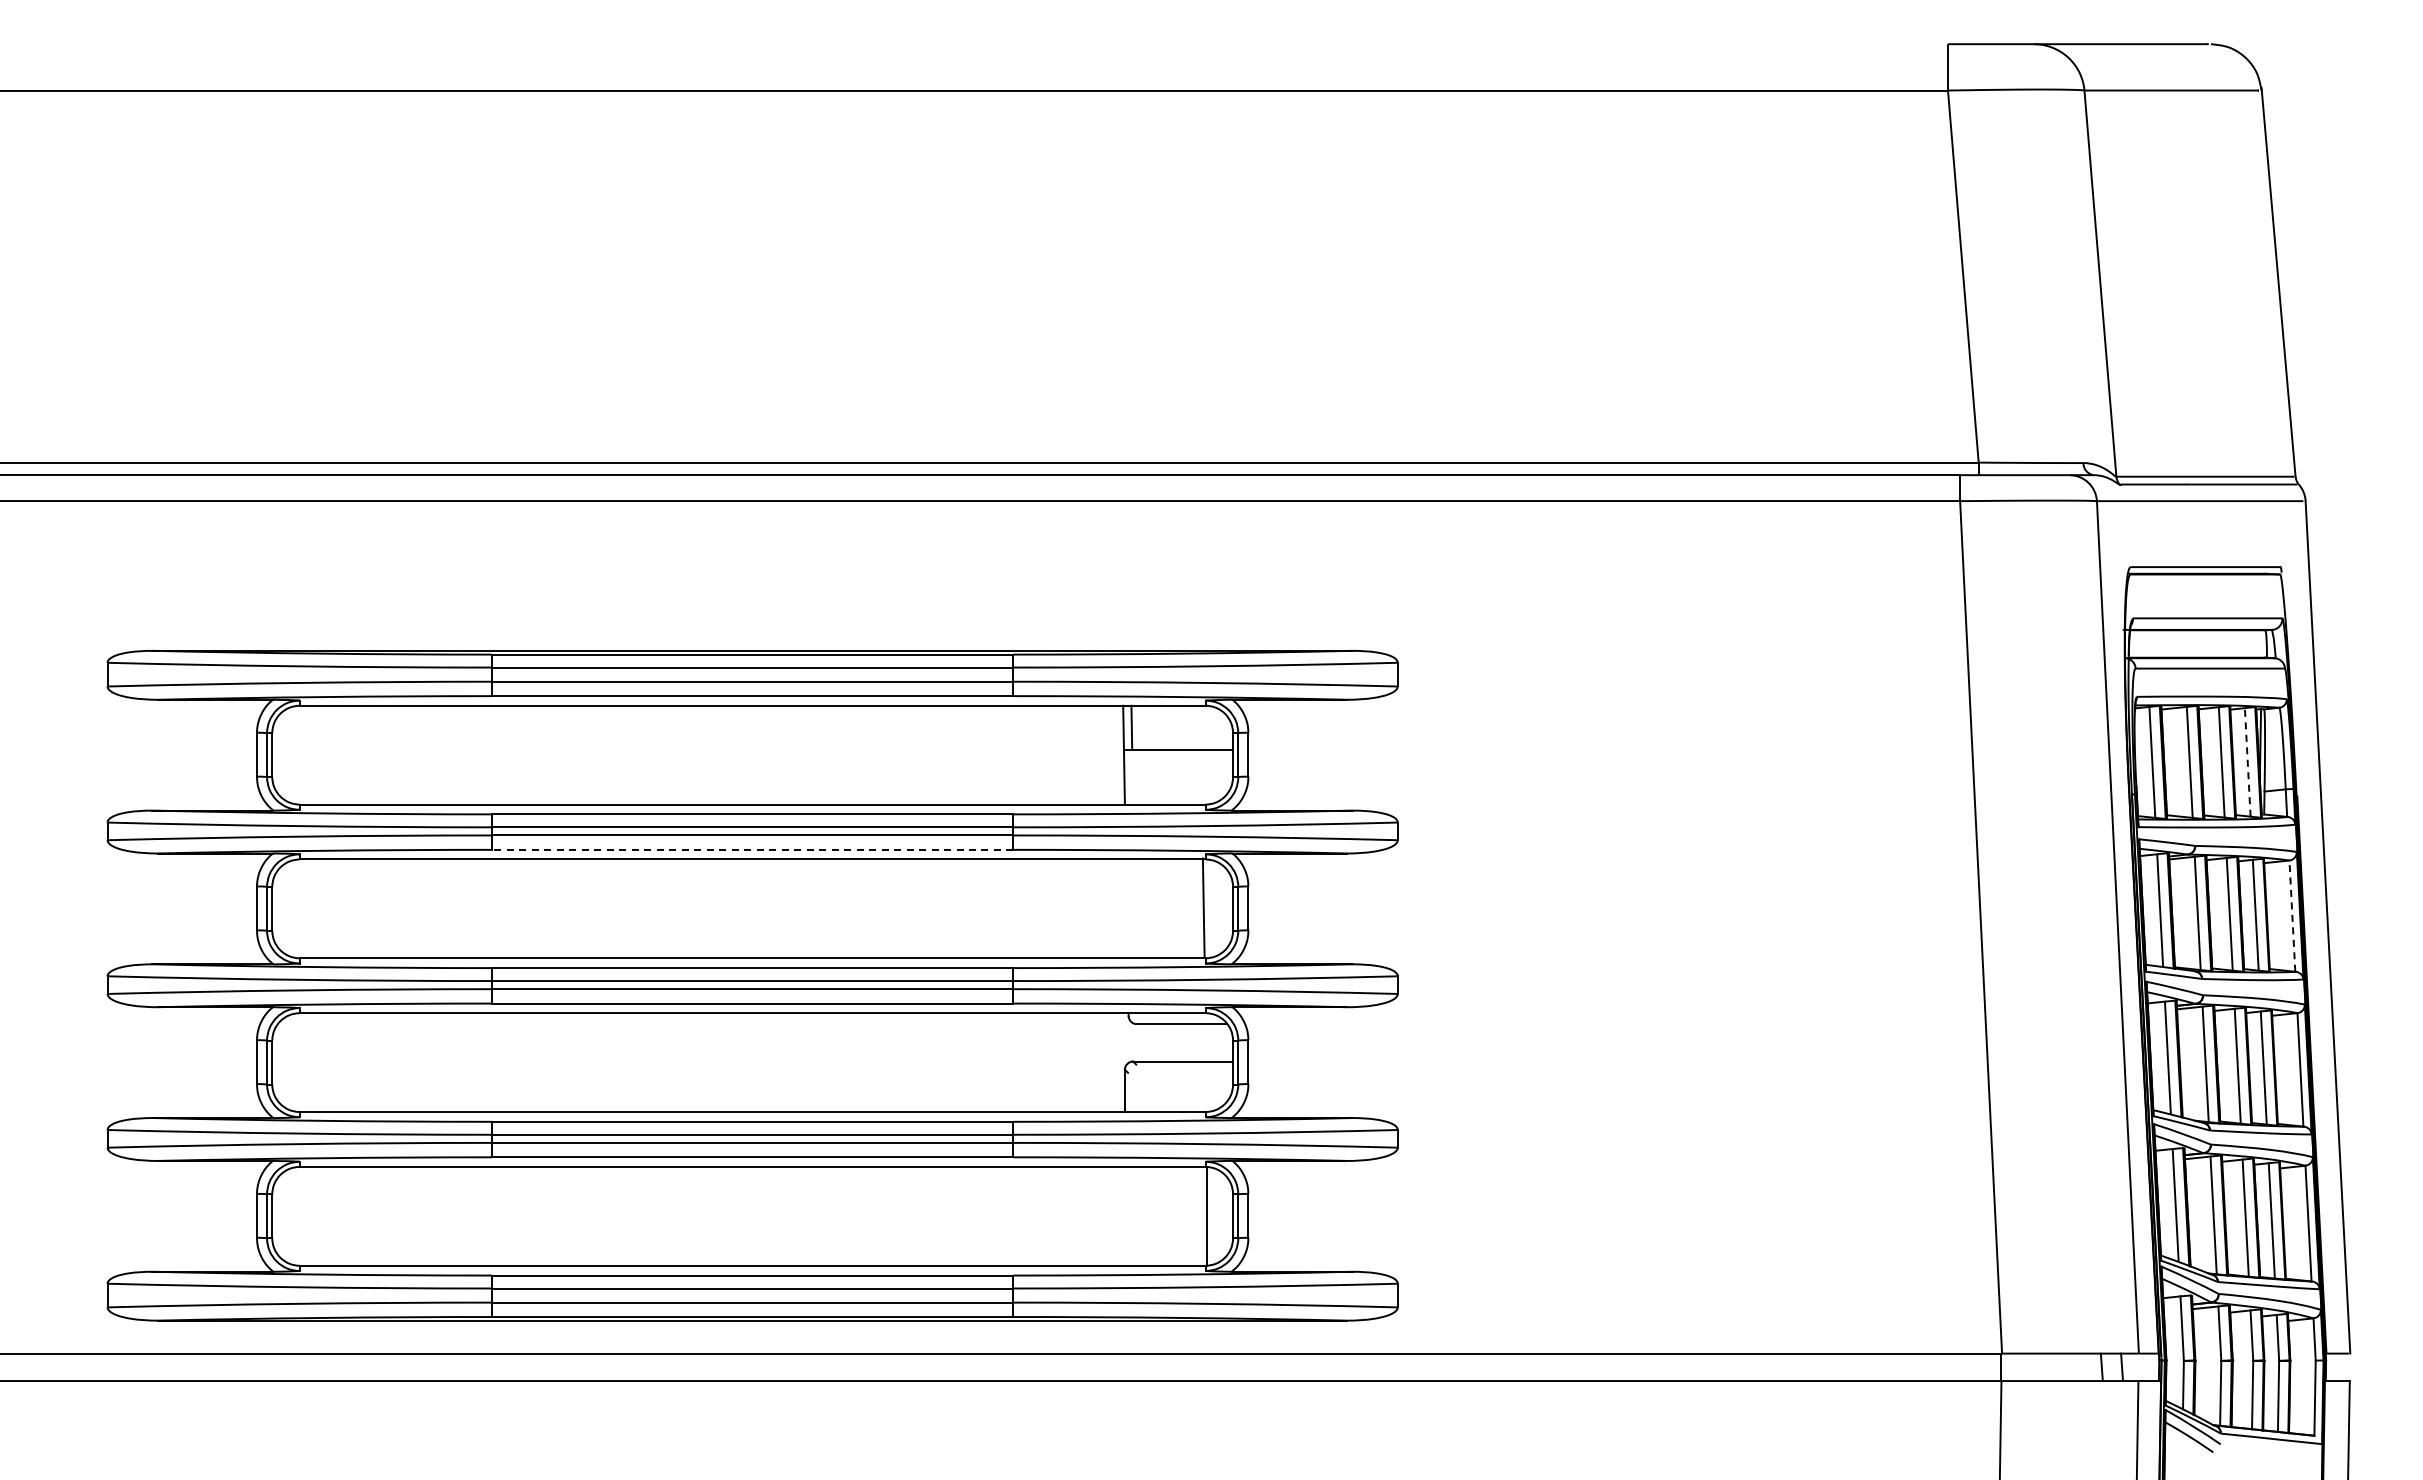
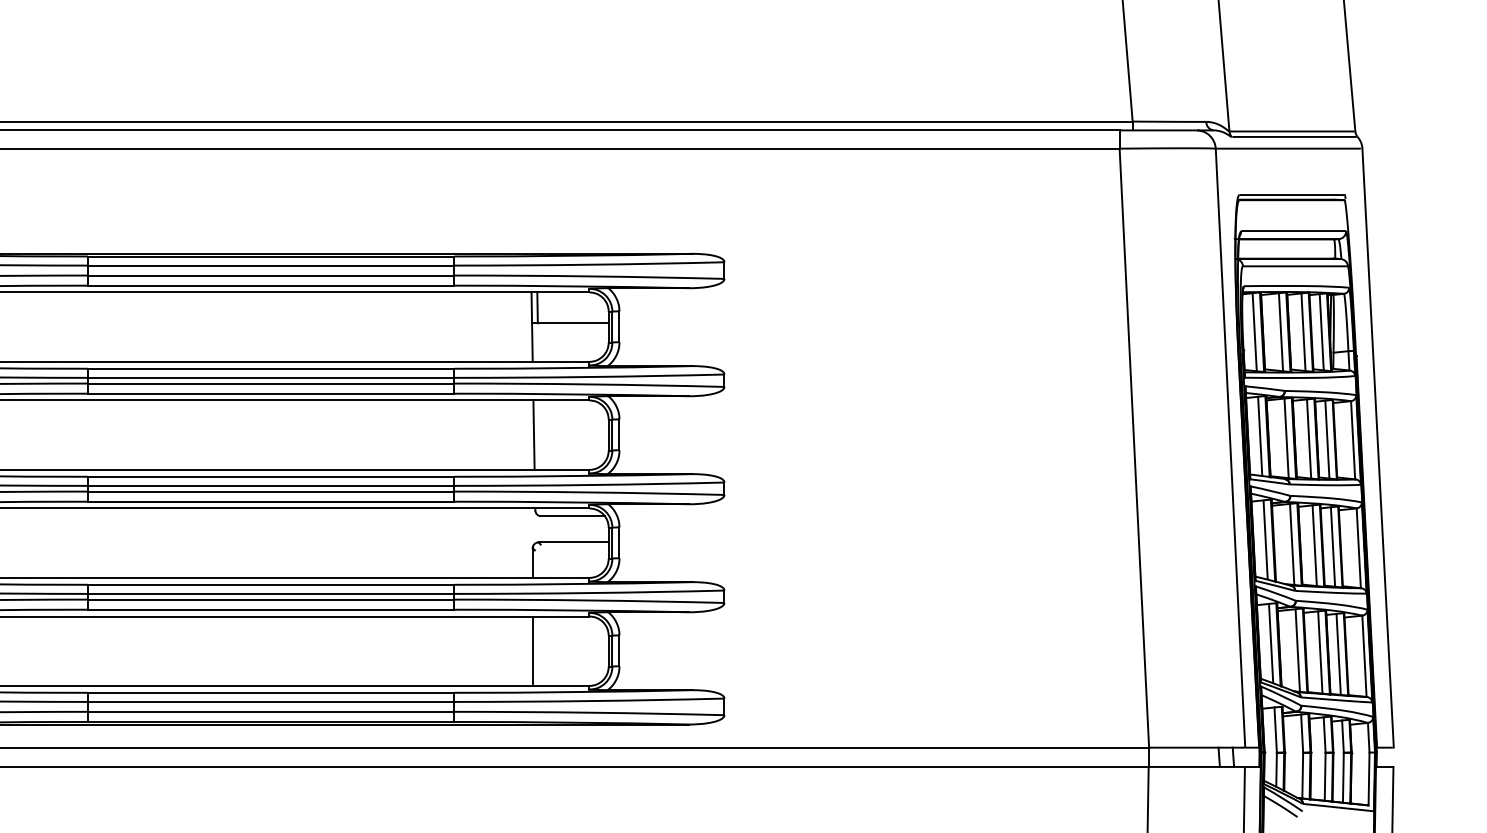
line: (2247, 761) -> (1321, 331), dashed -> solid
line: (752, 849) -> (271, 393), dashed -> solid
line: (1203, 907) -> (533, 434), moved
line: (2292, 916) -> (1353, 440), dashed -> solid
line: (1206, 1215) -> (532, 650), moved

